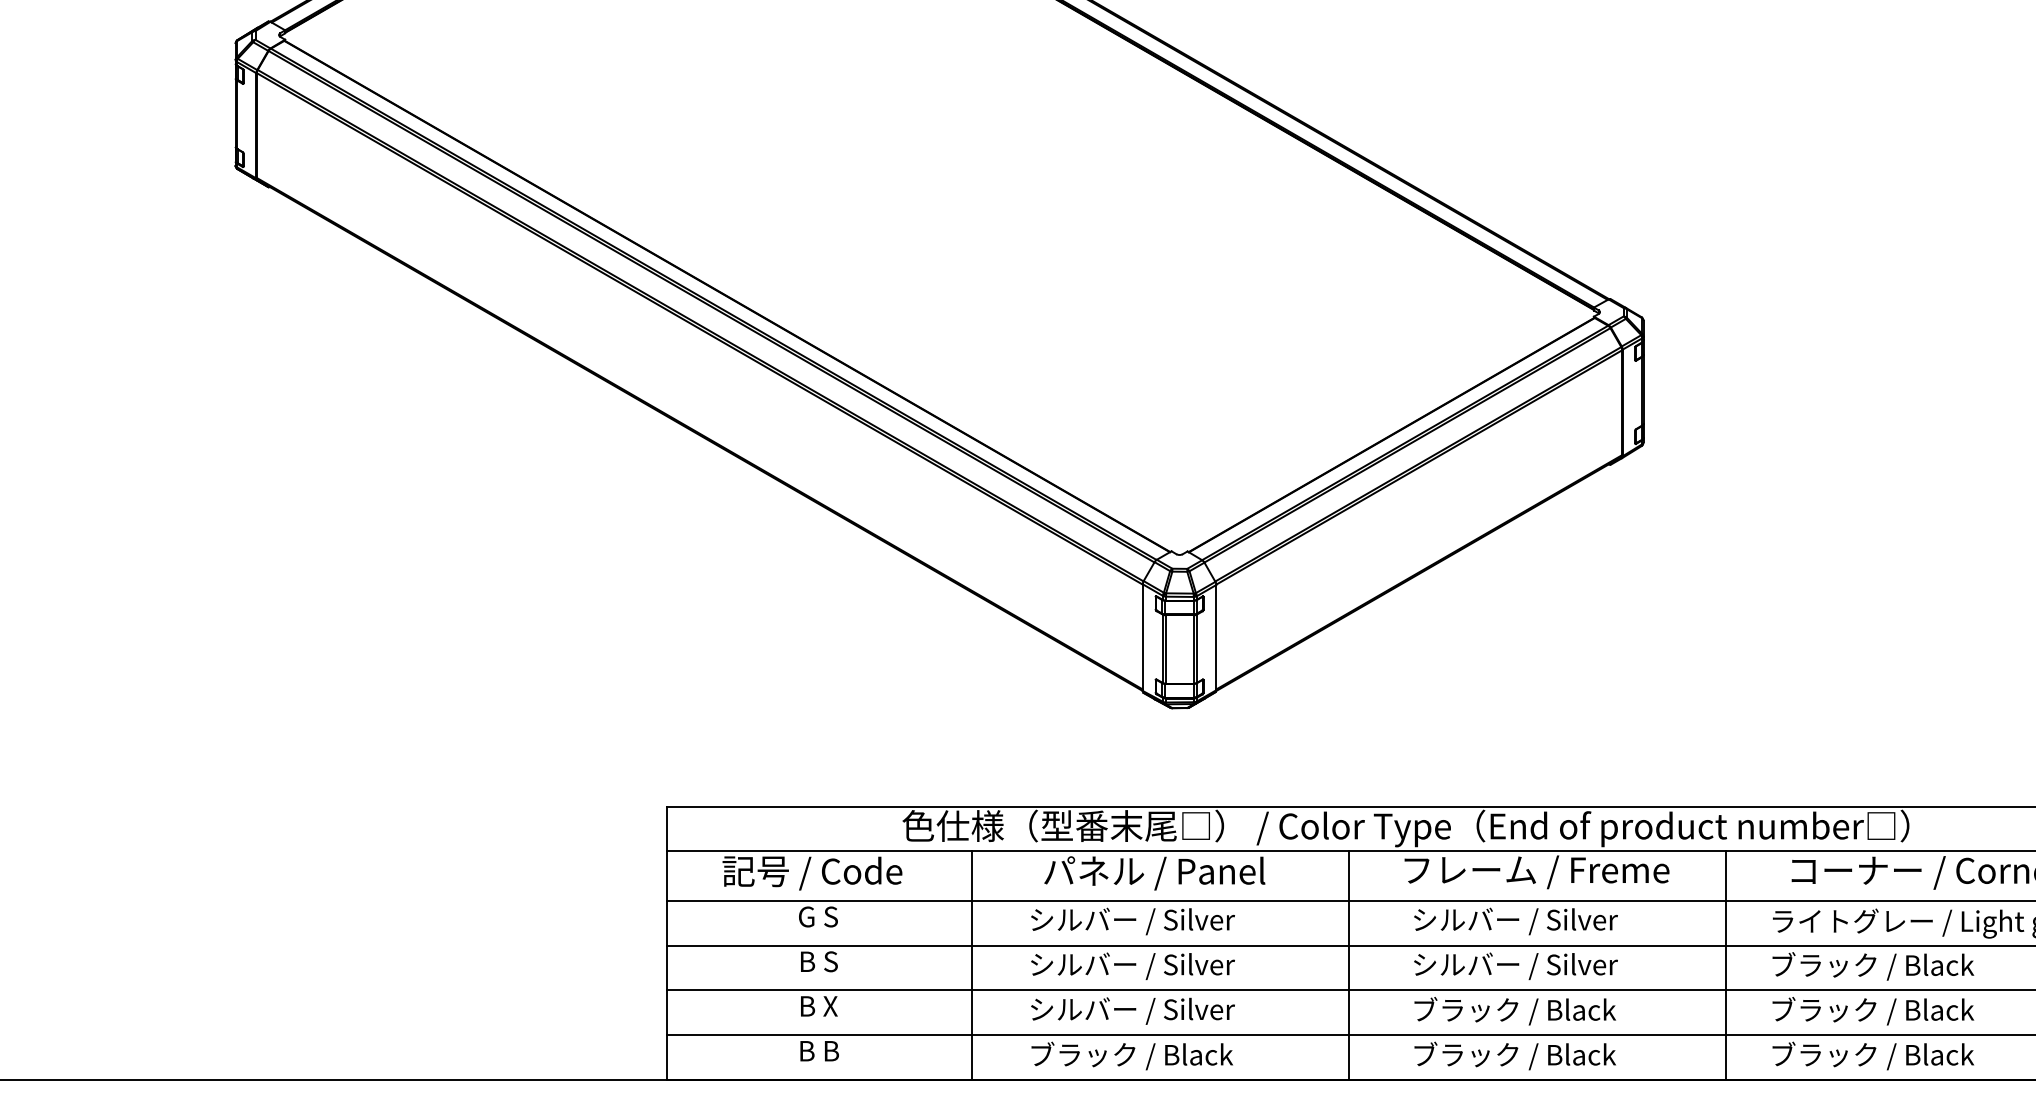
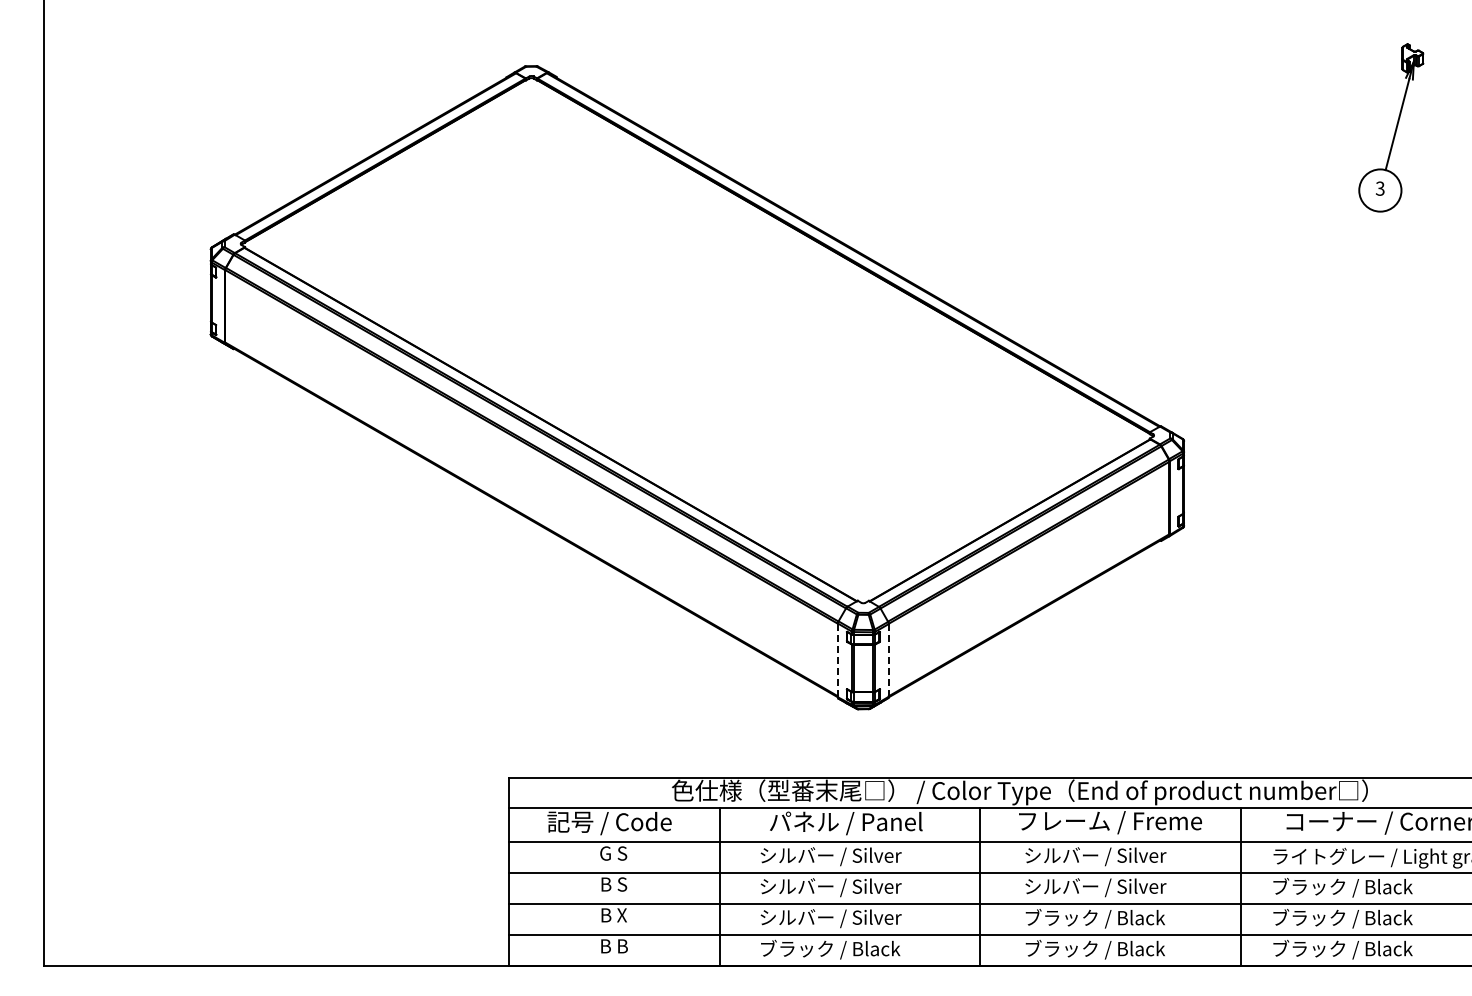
line: (1142, 637) -> (837, 660), solid -> dashed
line: (1215, 637) -> (888, 660), solid -> dashed

